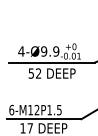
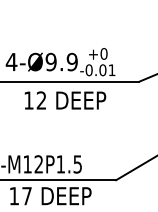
text: (30, 73) -> (27, 100), 52 -> 12

